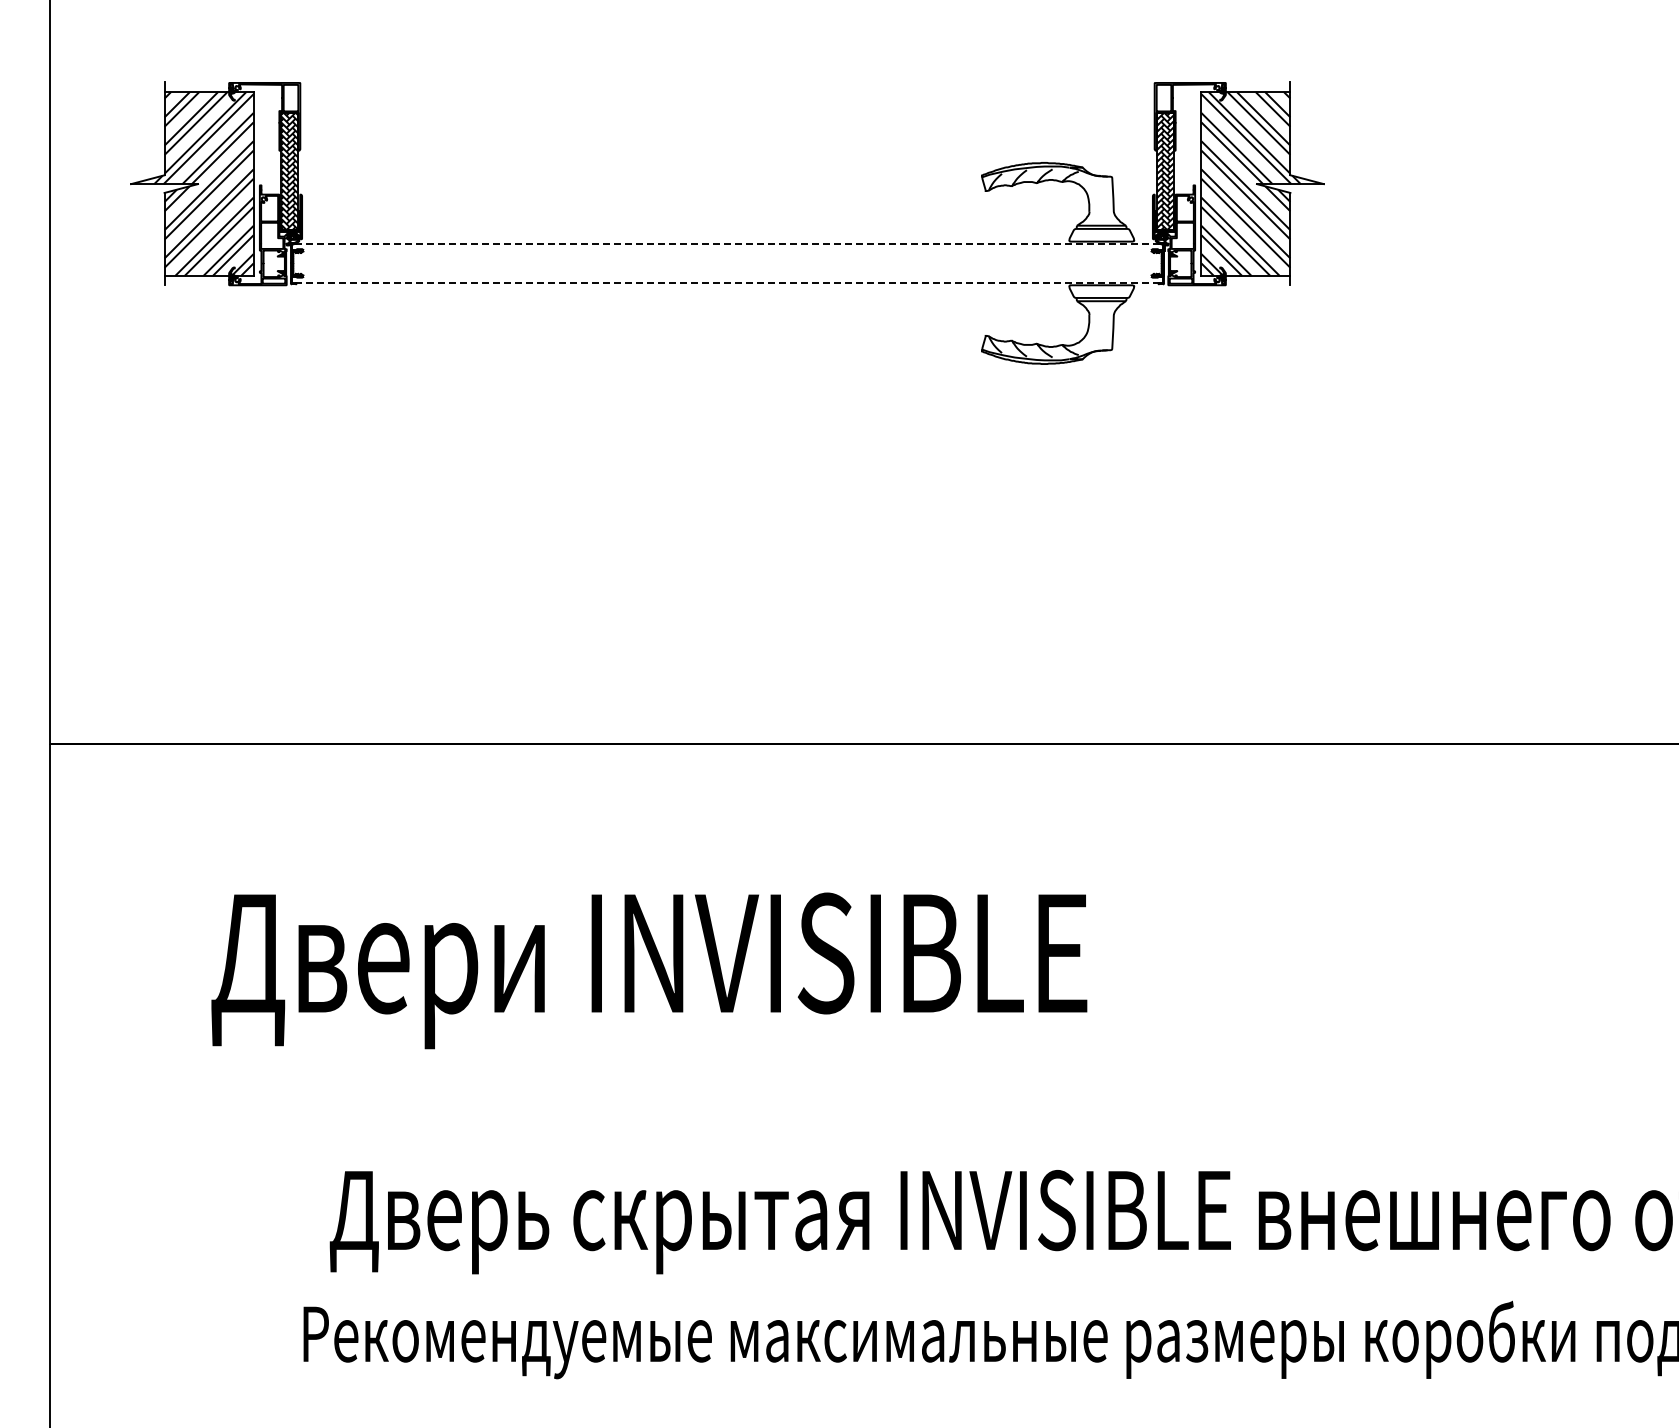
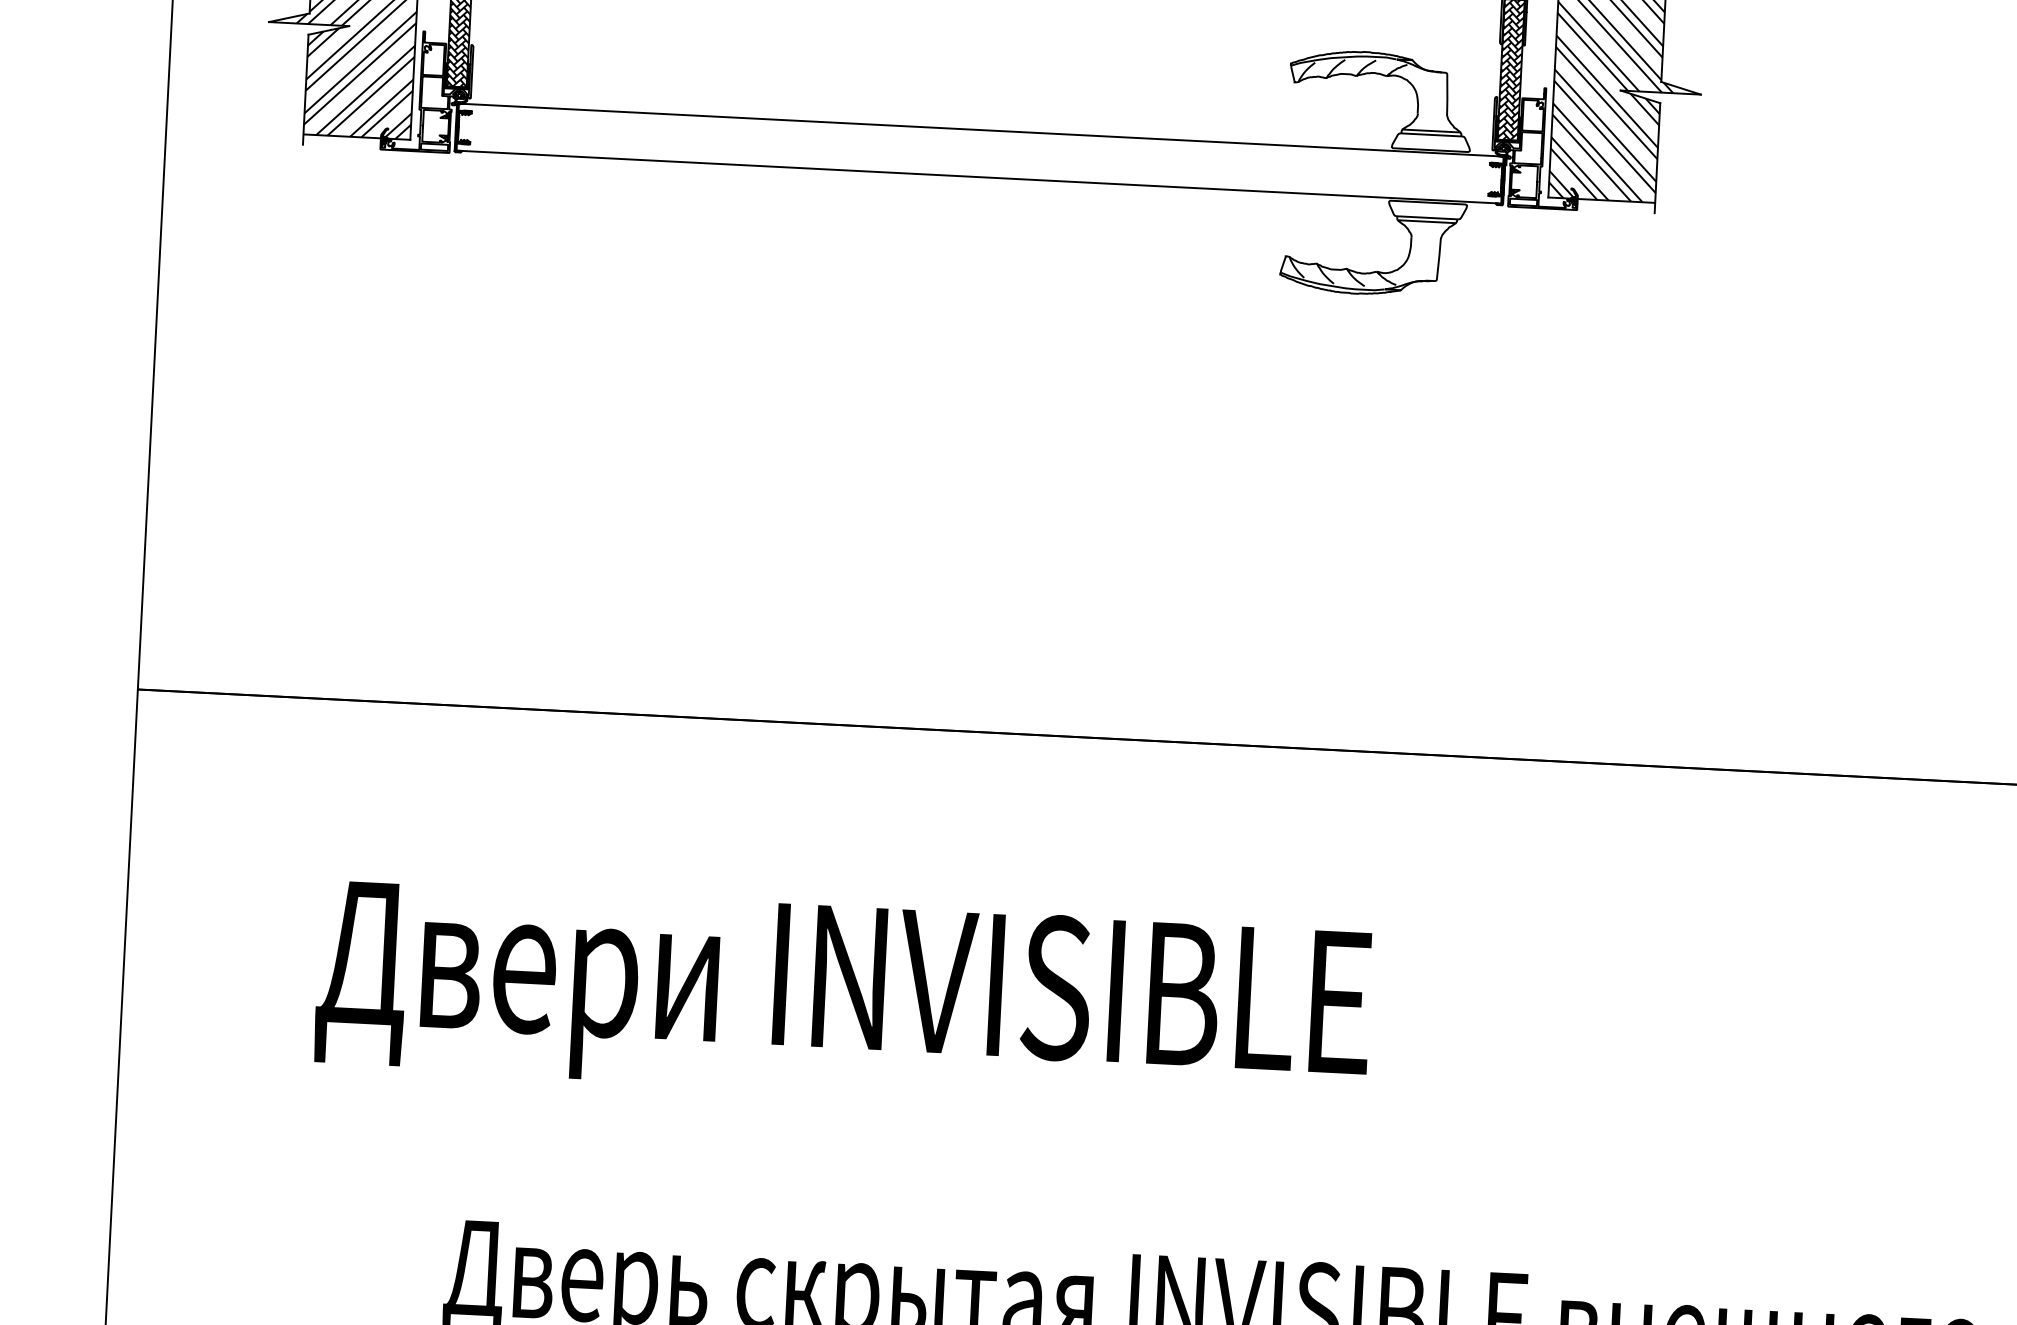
line: (725, 243) -> (978, 129), dashed -> solid
line: (725, 283) -> (976, 177), dashed -> solid

